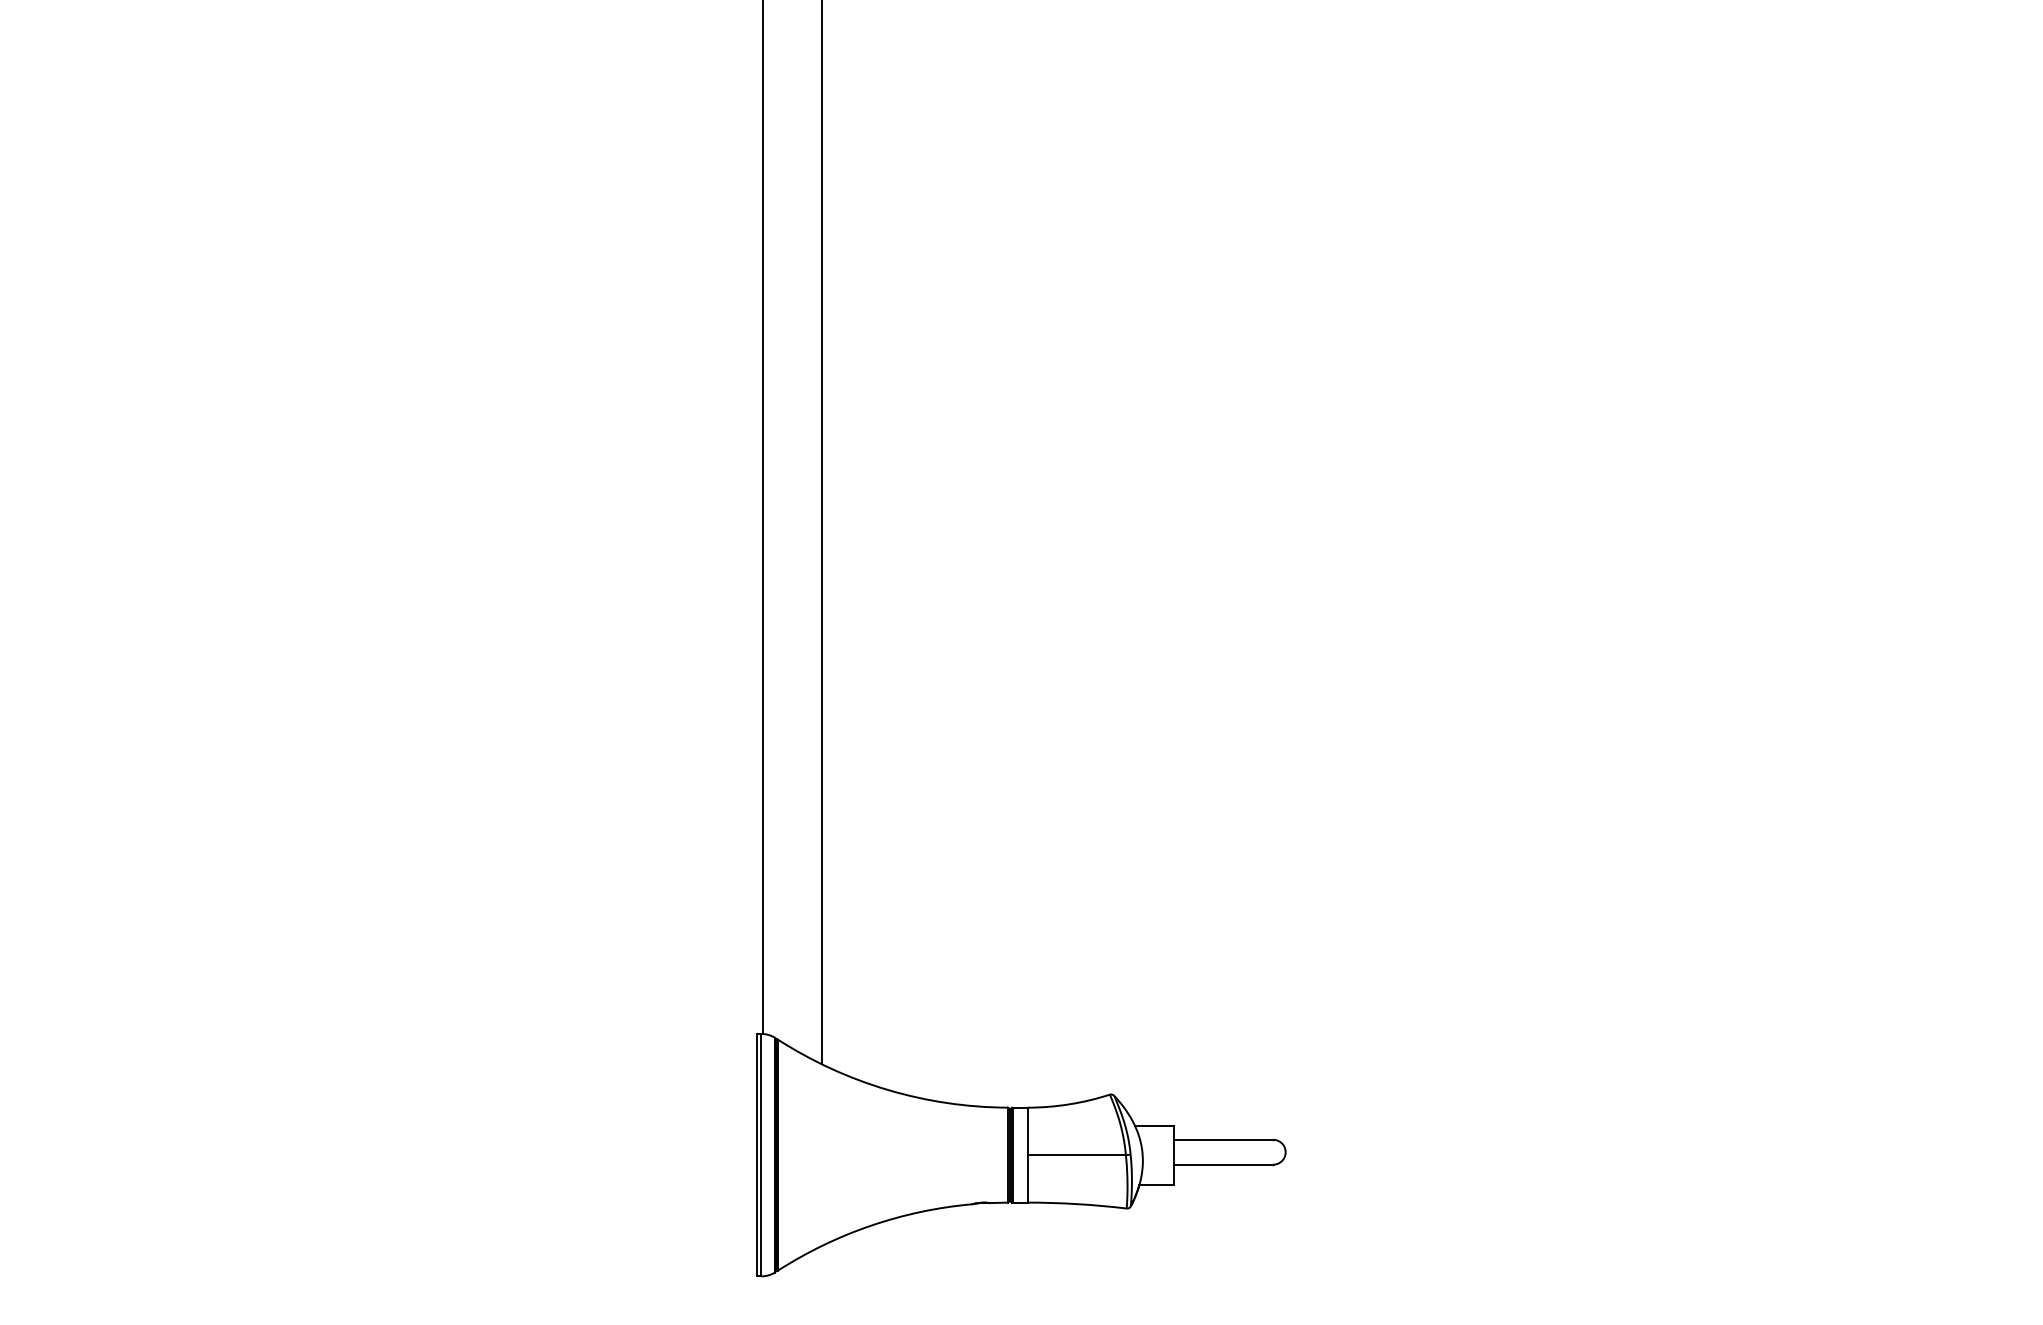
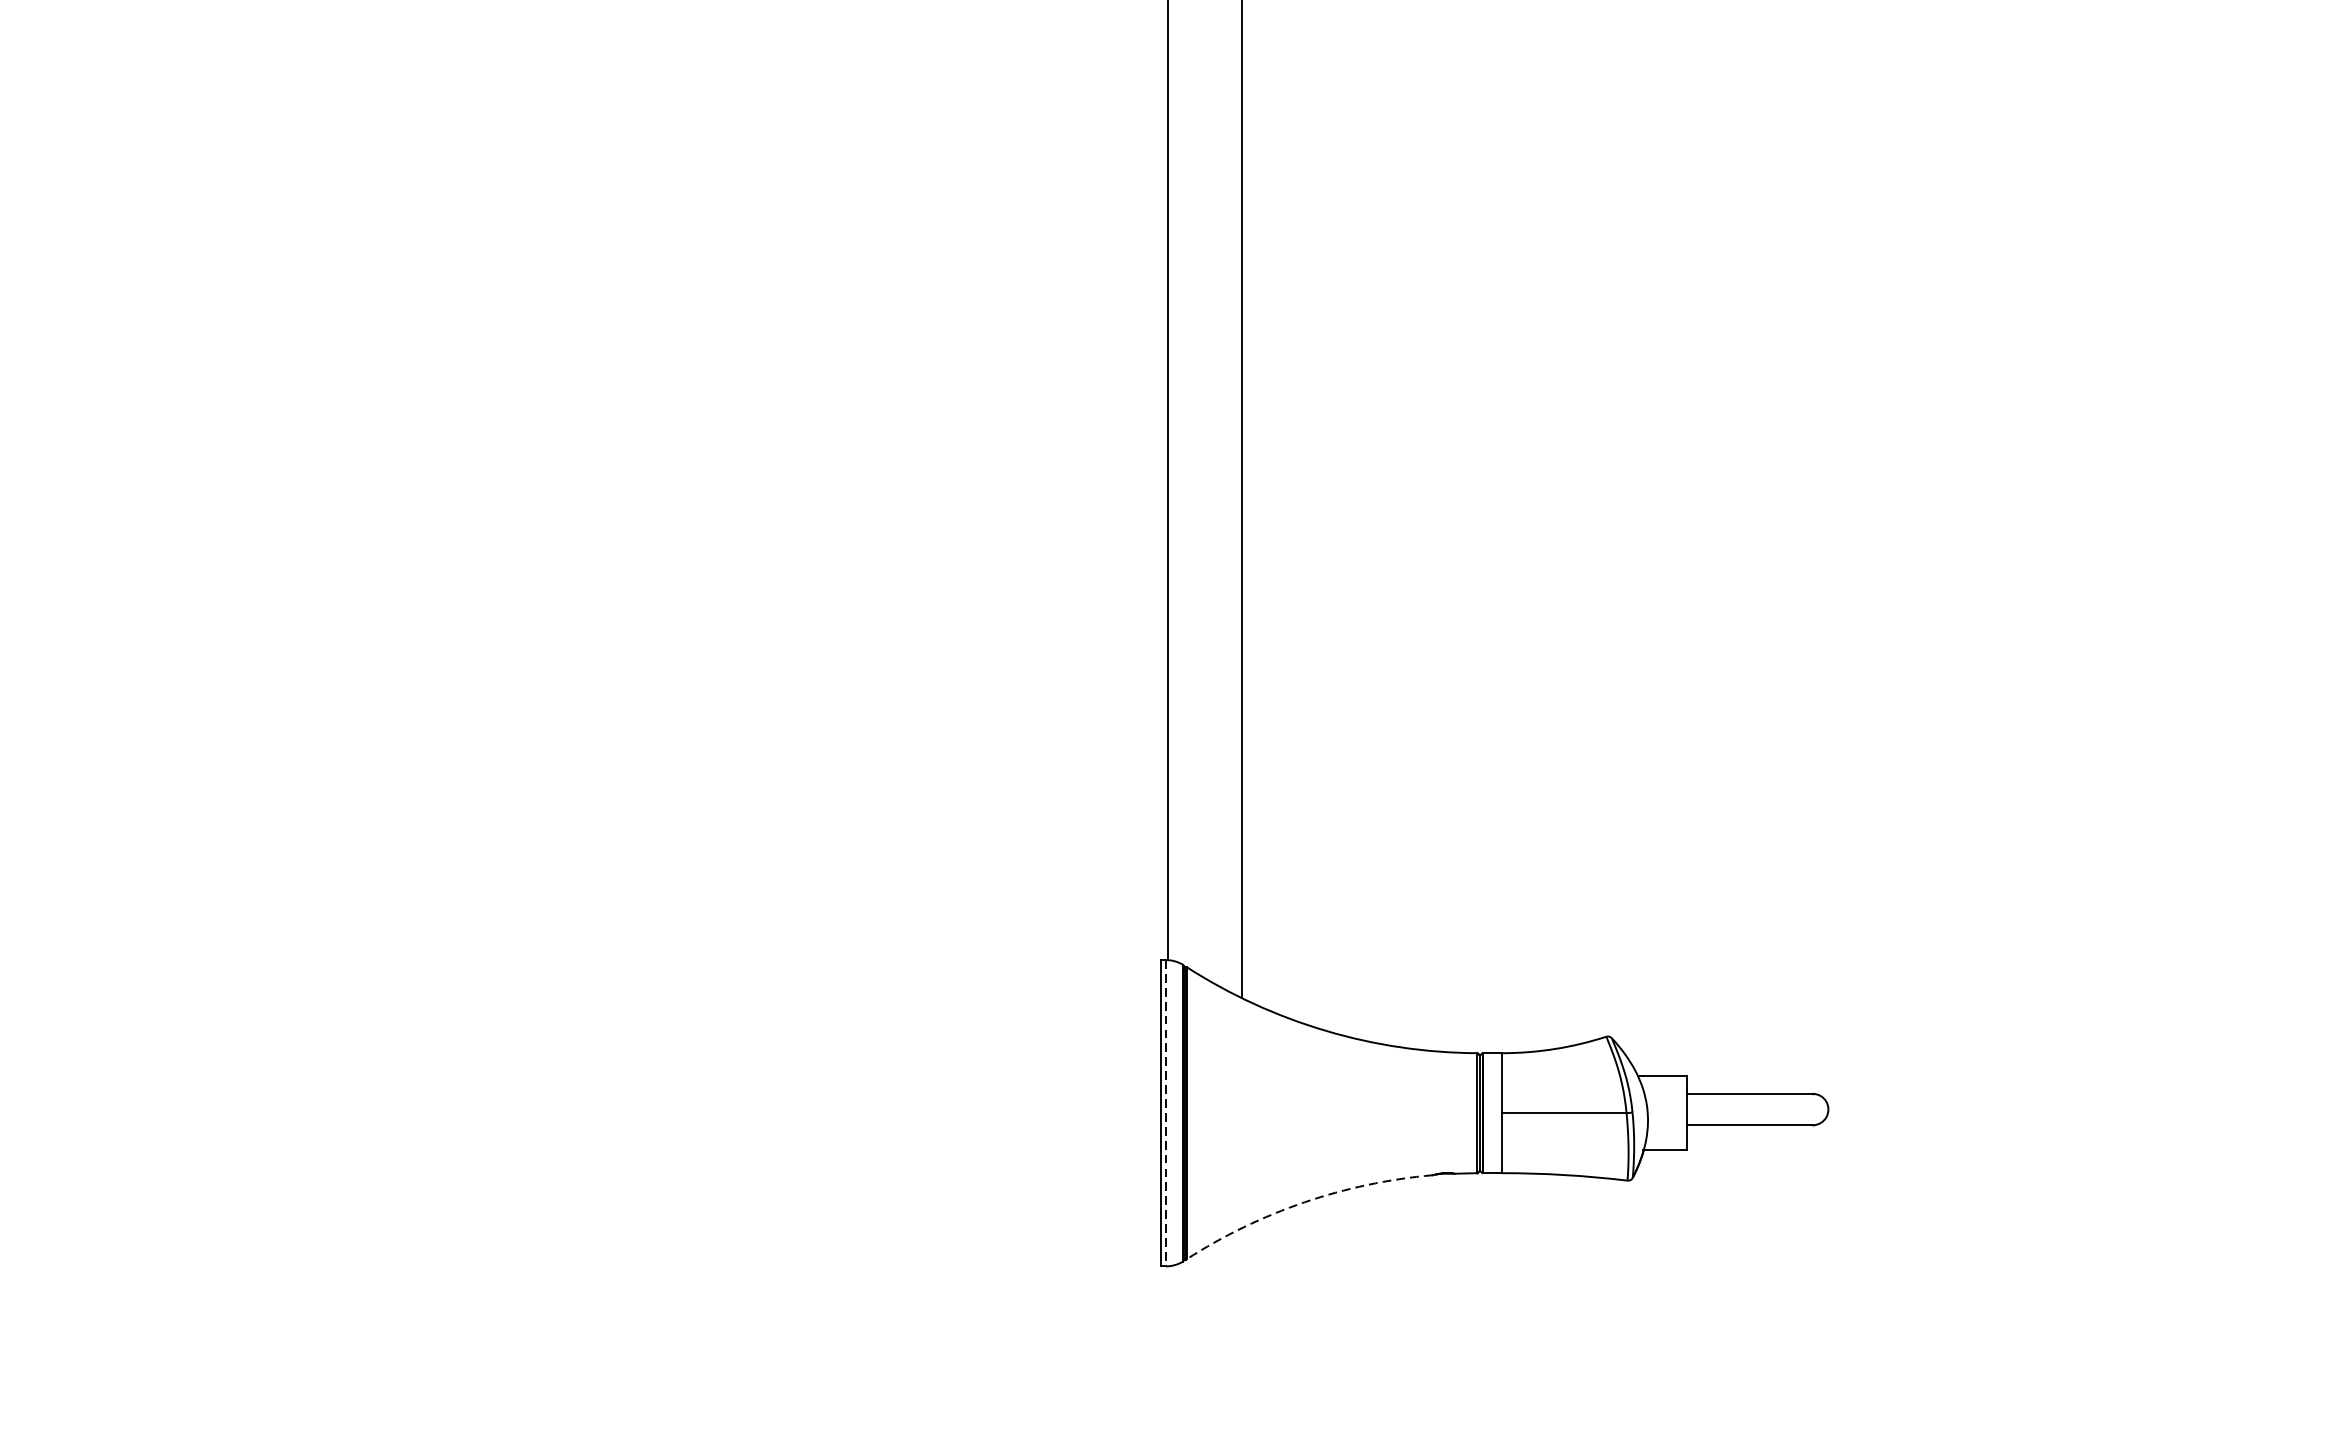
line: (761, 1155) -> (1166, 1113), solid -> dashed
arc: (871, 1225) -> (1305, 1202), solid -> dashed

